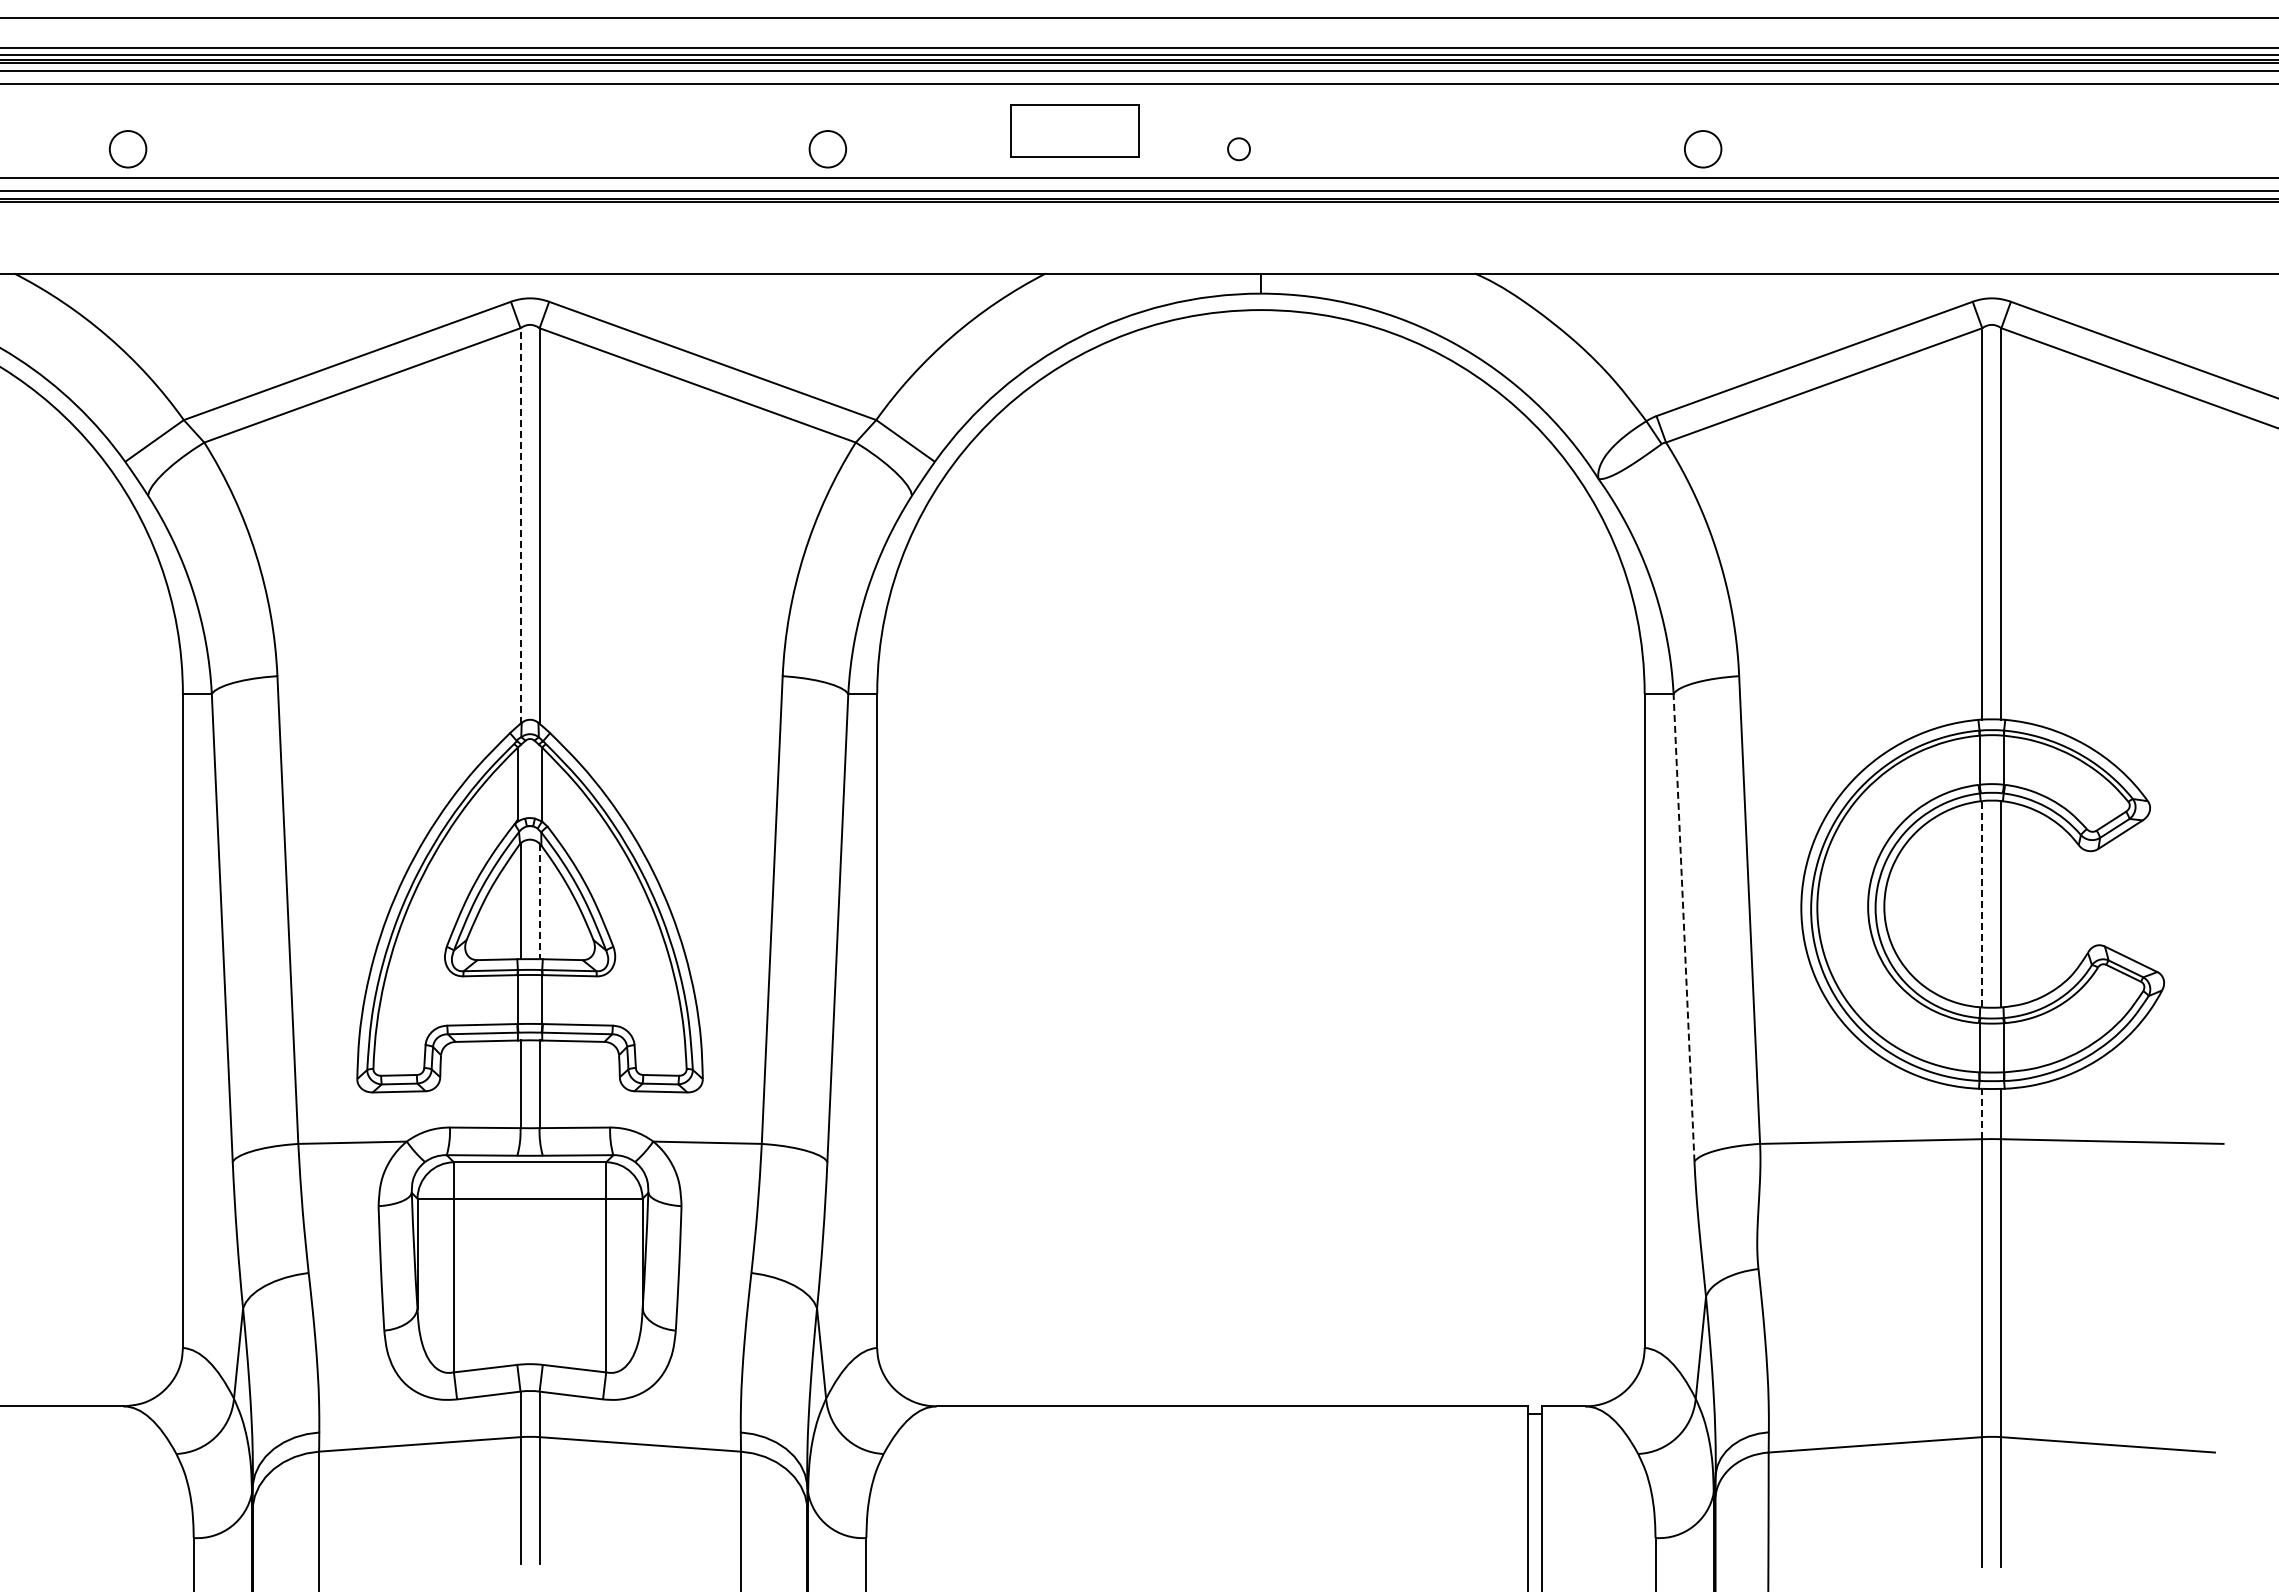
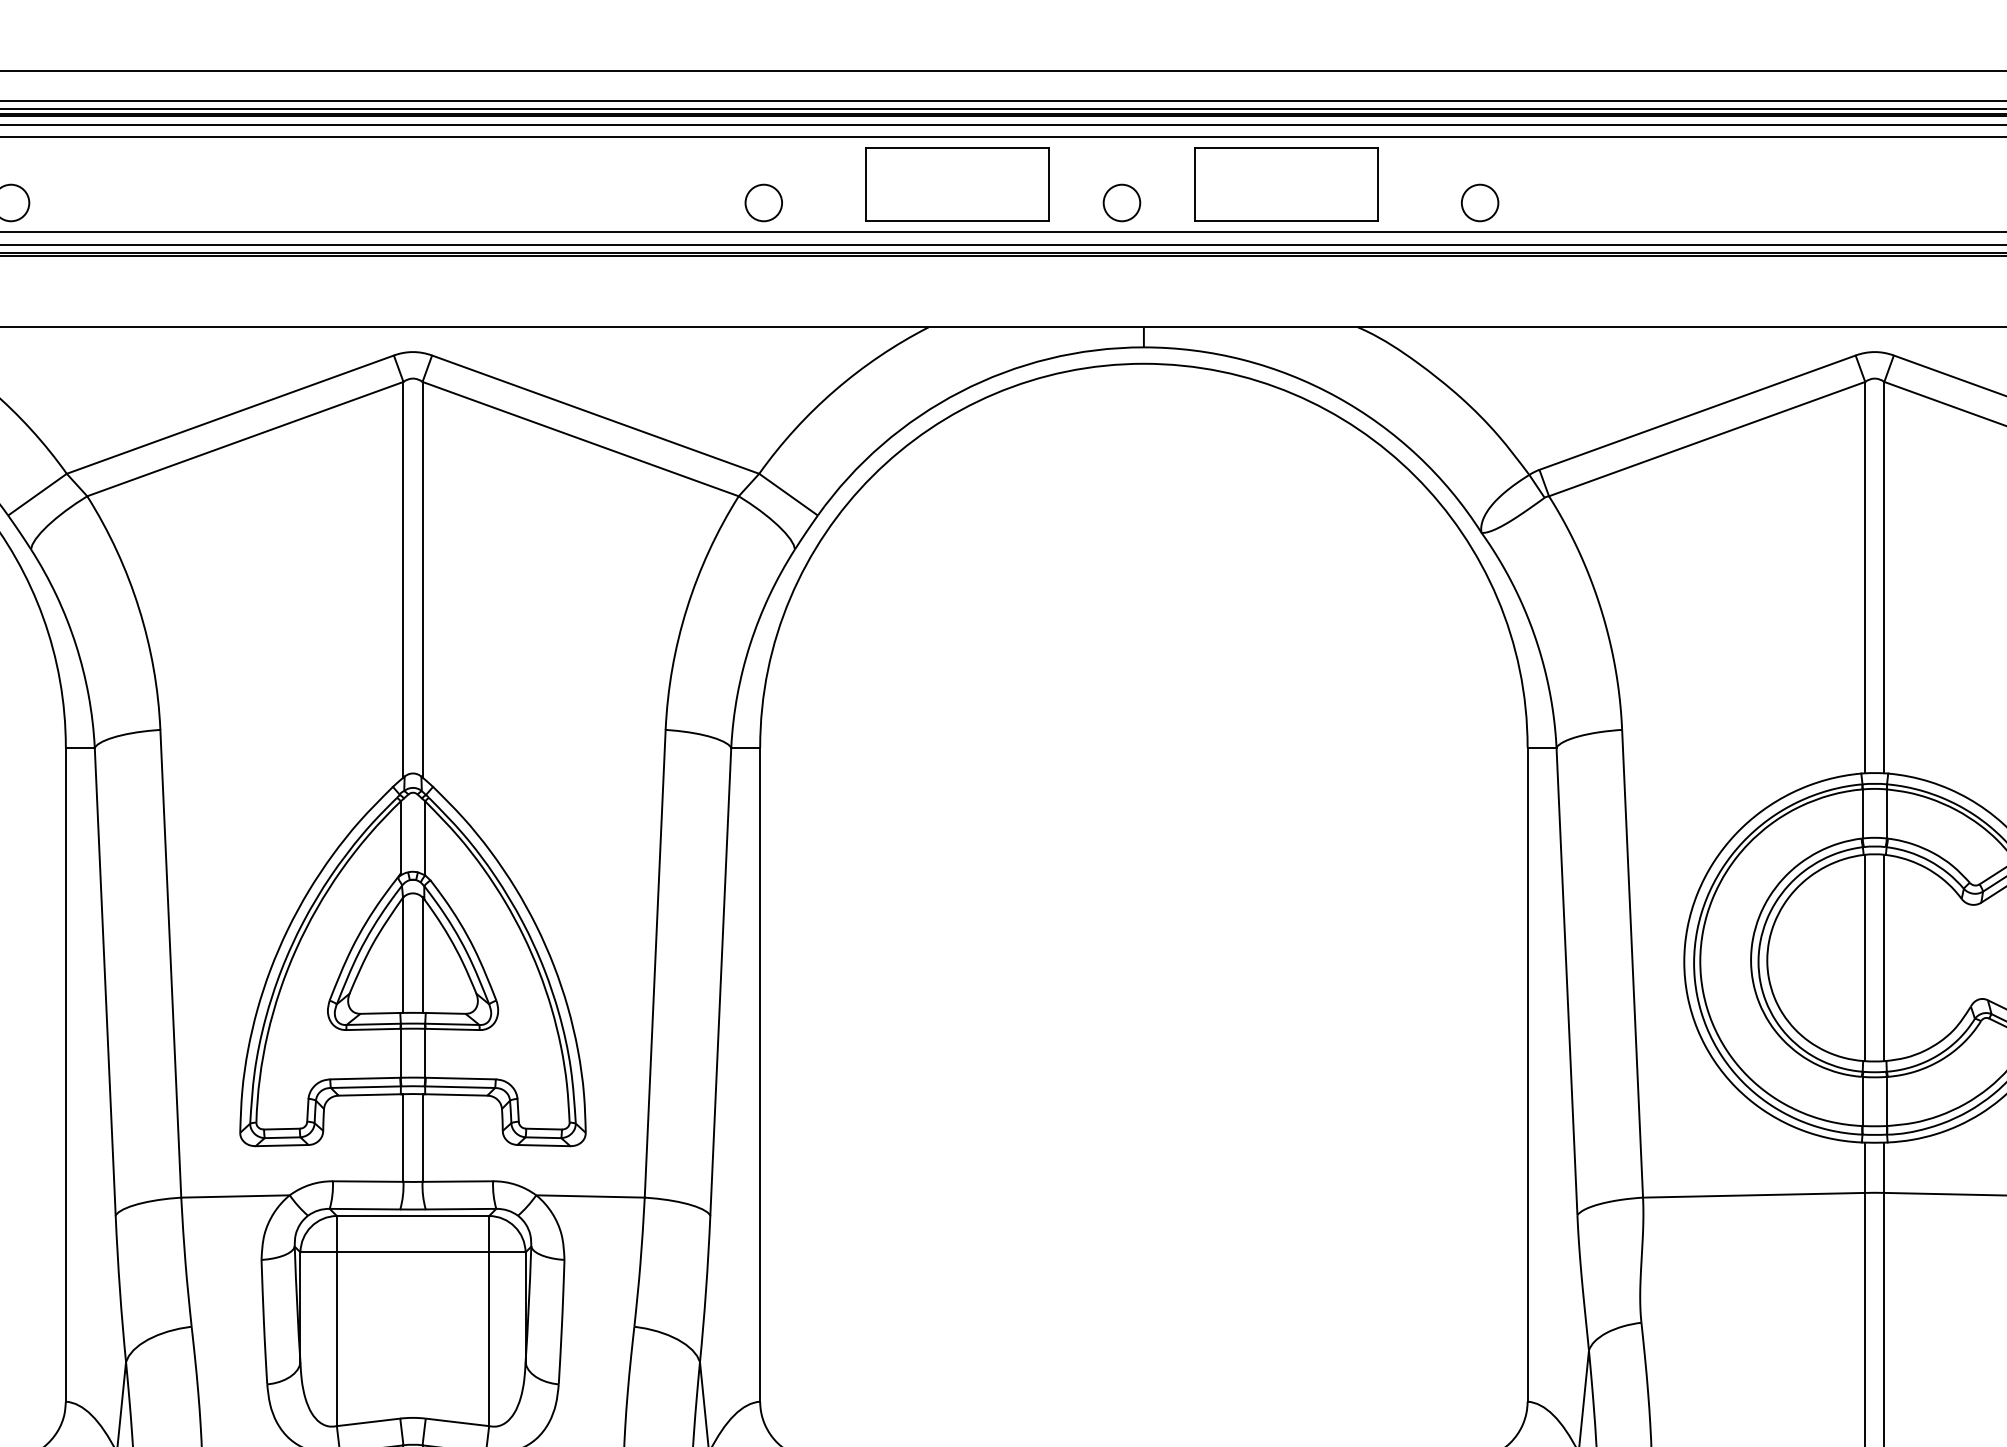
part: (1074, 130) -> (957, 184), size x1.43
part: (1403, 130) -> (1286, 184), added
circle: (827, 149) -> (763, 203), moved
circle: (1238, 149) -> (1121, 203), size x1.67
circle: (1703, 149) -> (1480, 203), moved
line: (520, 526) -> (403, 580), dashed -> solid
line: (539, 901) -> (422, 955), dashed -> solid
line: (1982, 903) -> (1865, 957), dashed -> solid
line: (1683, 926) -> (1566, 980), dashed -> solid
line: (1982, 1113) -> (1865, 1167), dashed -> solid

